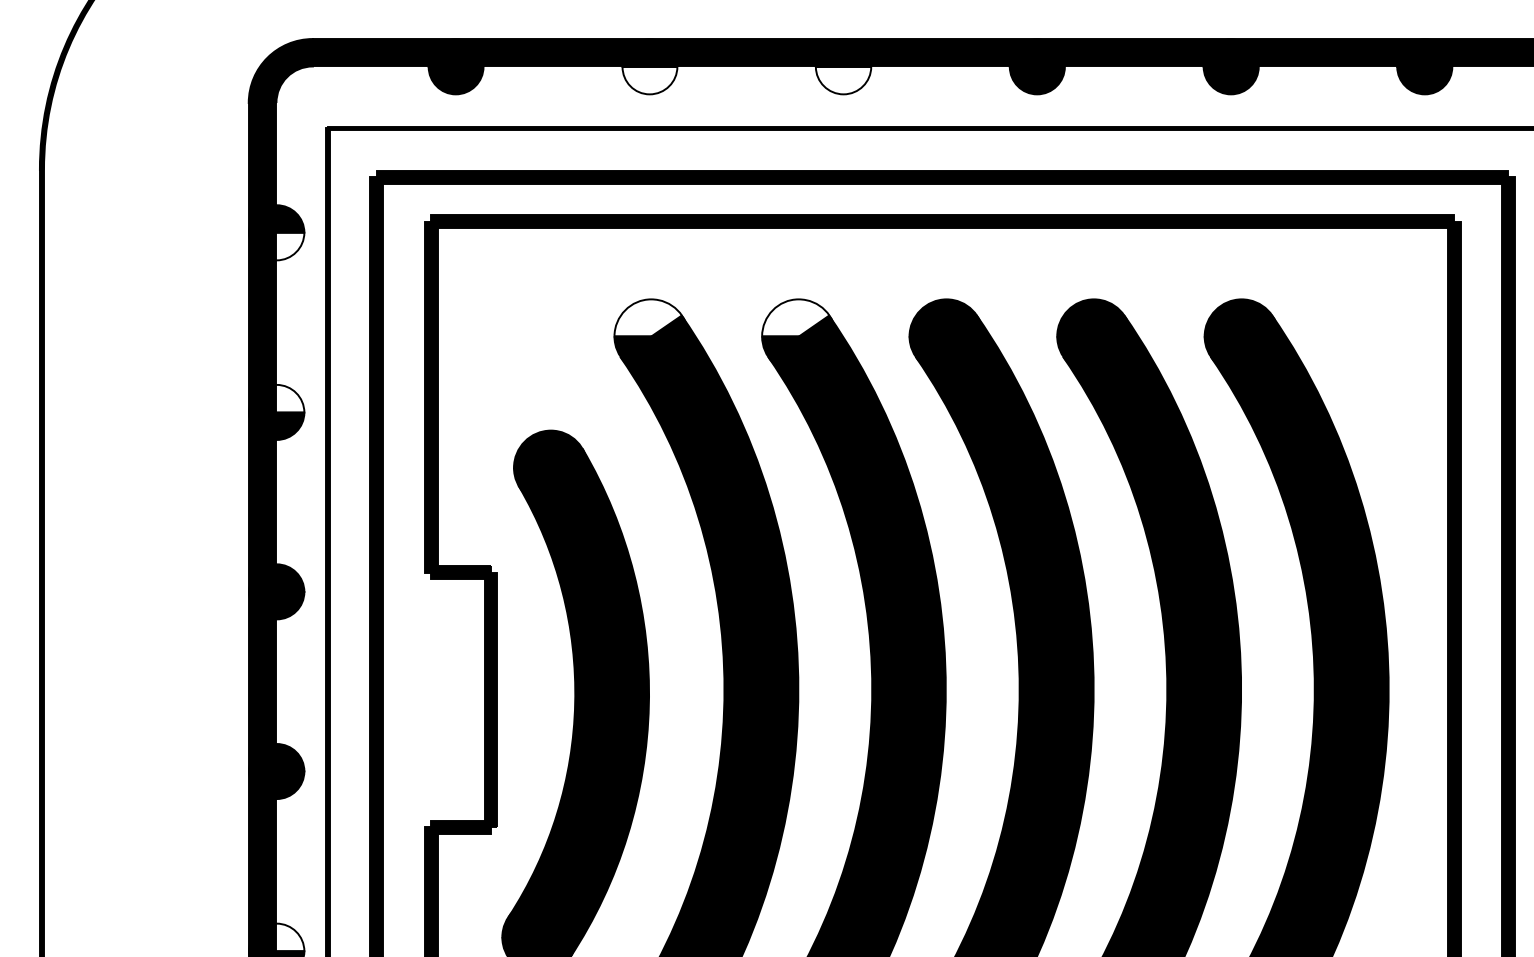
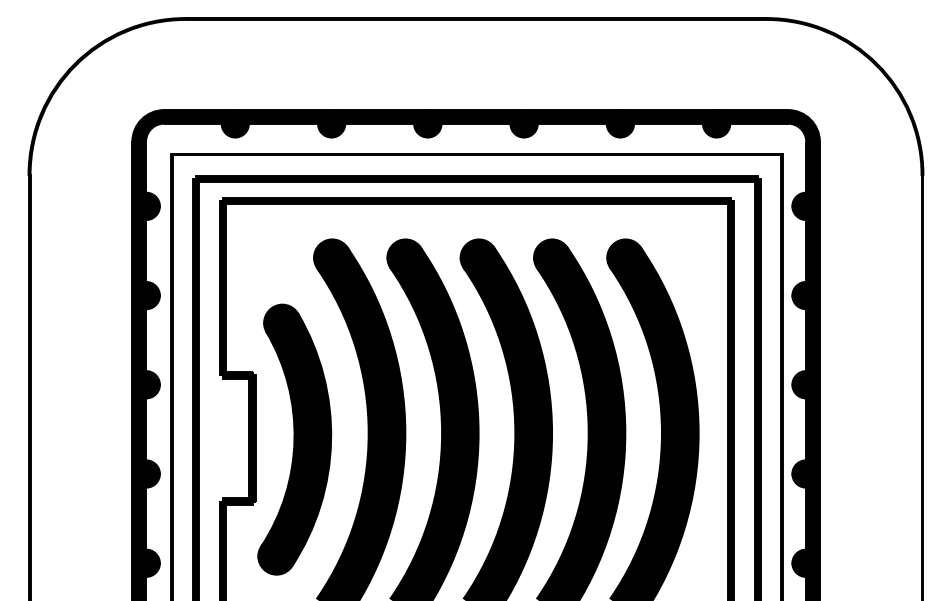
fill: (649, 80) -> (331, 130), added
fill: (842, 80) -> (427, 130), added
fill: (275, 247) -> (145, 213), added
fill: (651, 317) -> (332, 248), added
fill: (798, 317) -> (405, 248), added
fill: (275, 398) -> (145, 288), added
fill: (275, 937) -> (145, 556), added

